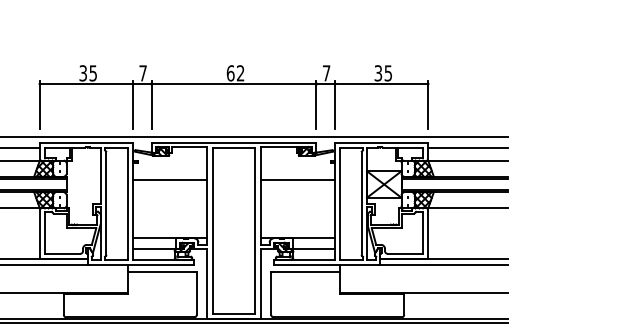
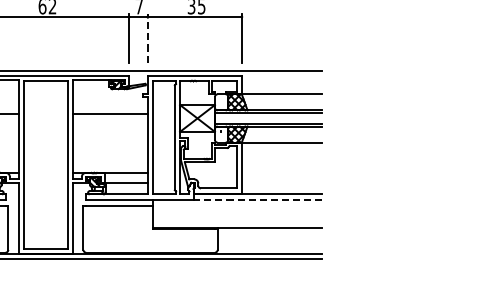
line: (335, 105) -> (148, 38), solid -> dashed
line: (467, 148) -> (281, 82), removed
line: (442, 264) -> (256, 199), solid -> dashed

